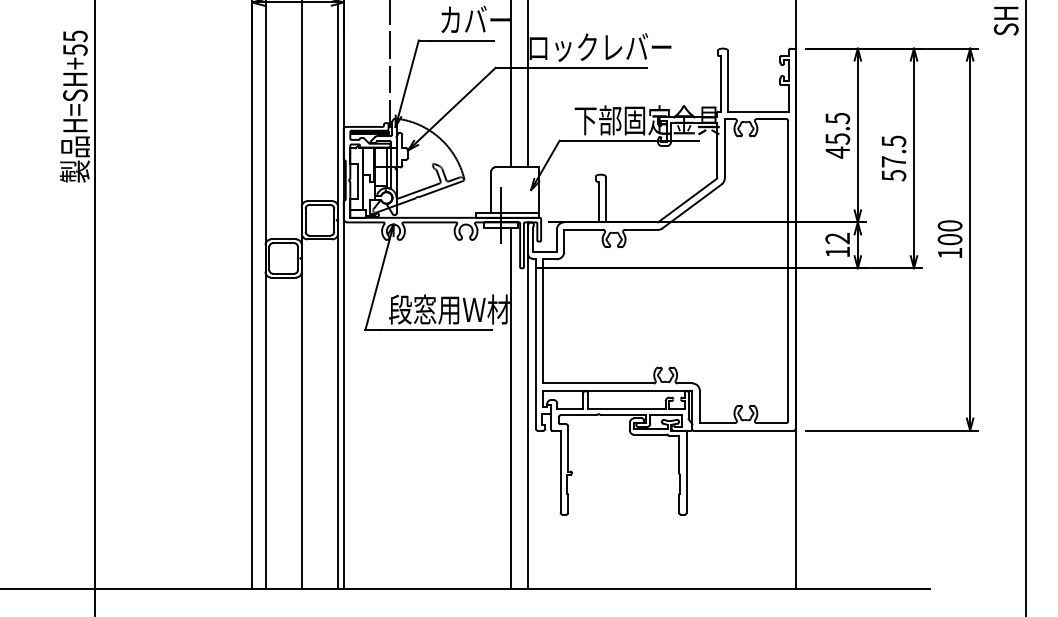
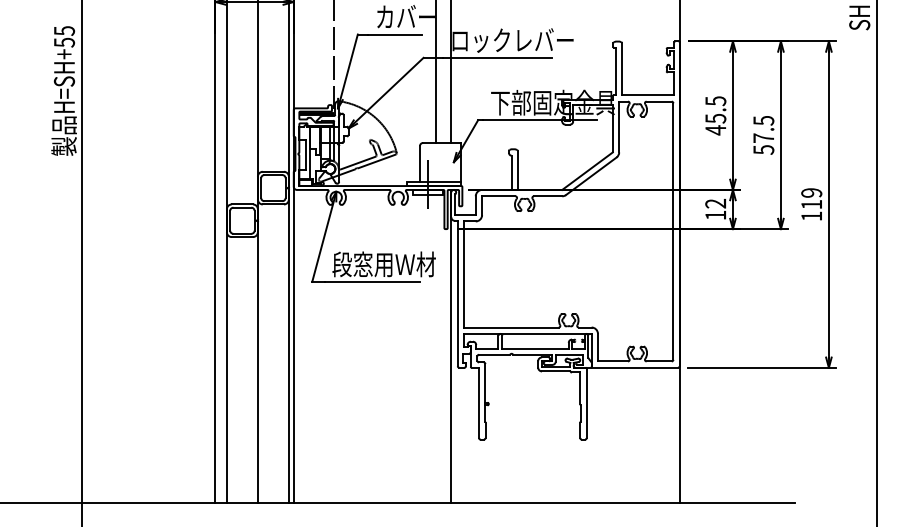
text: (949, 232) -> (811, 198), 100 -> 119
line: (510, 407) -> (436, 348), removed

